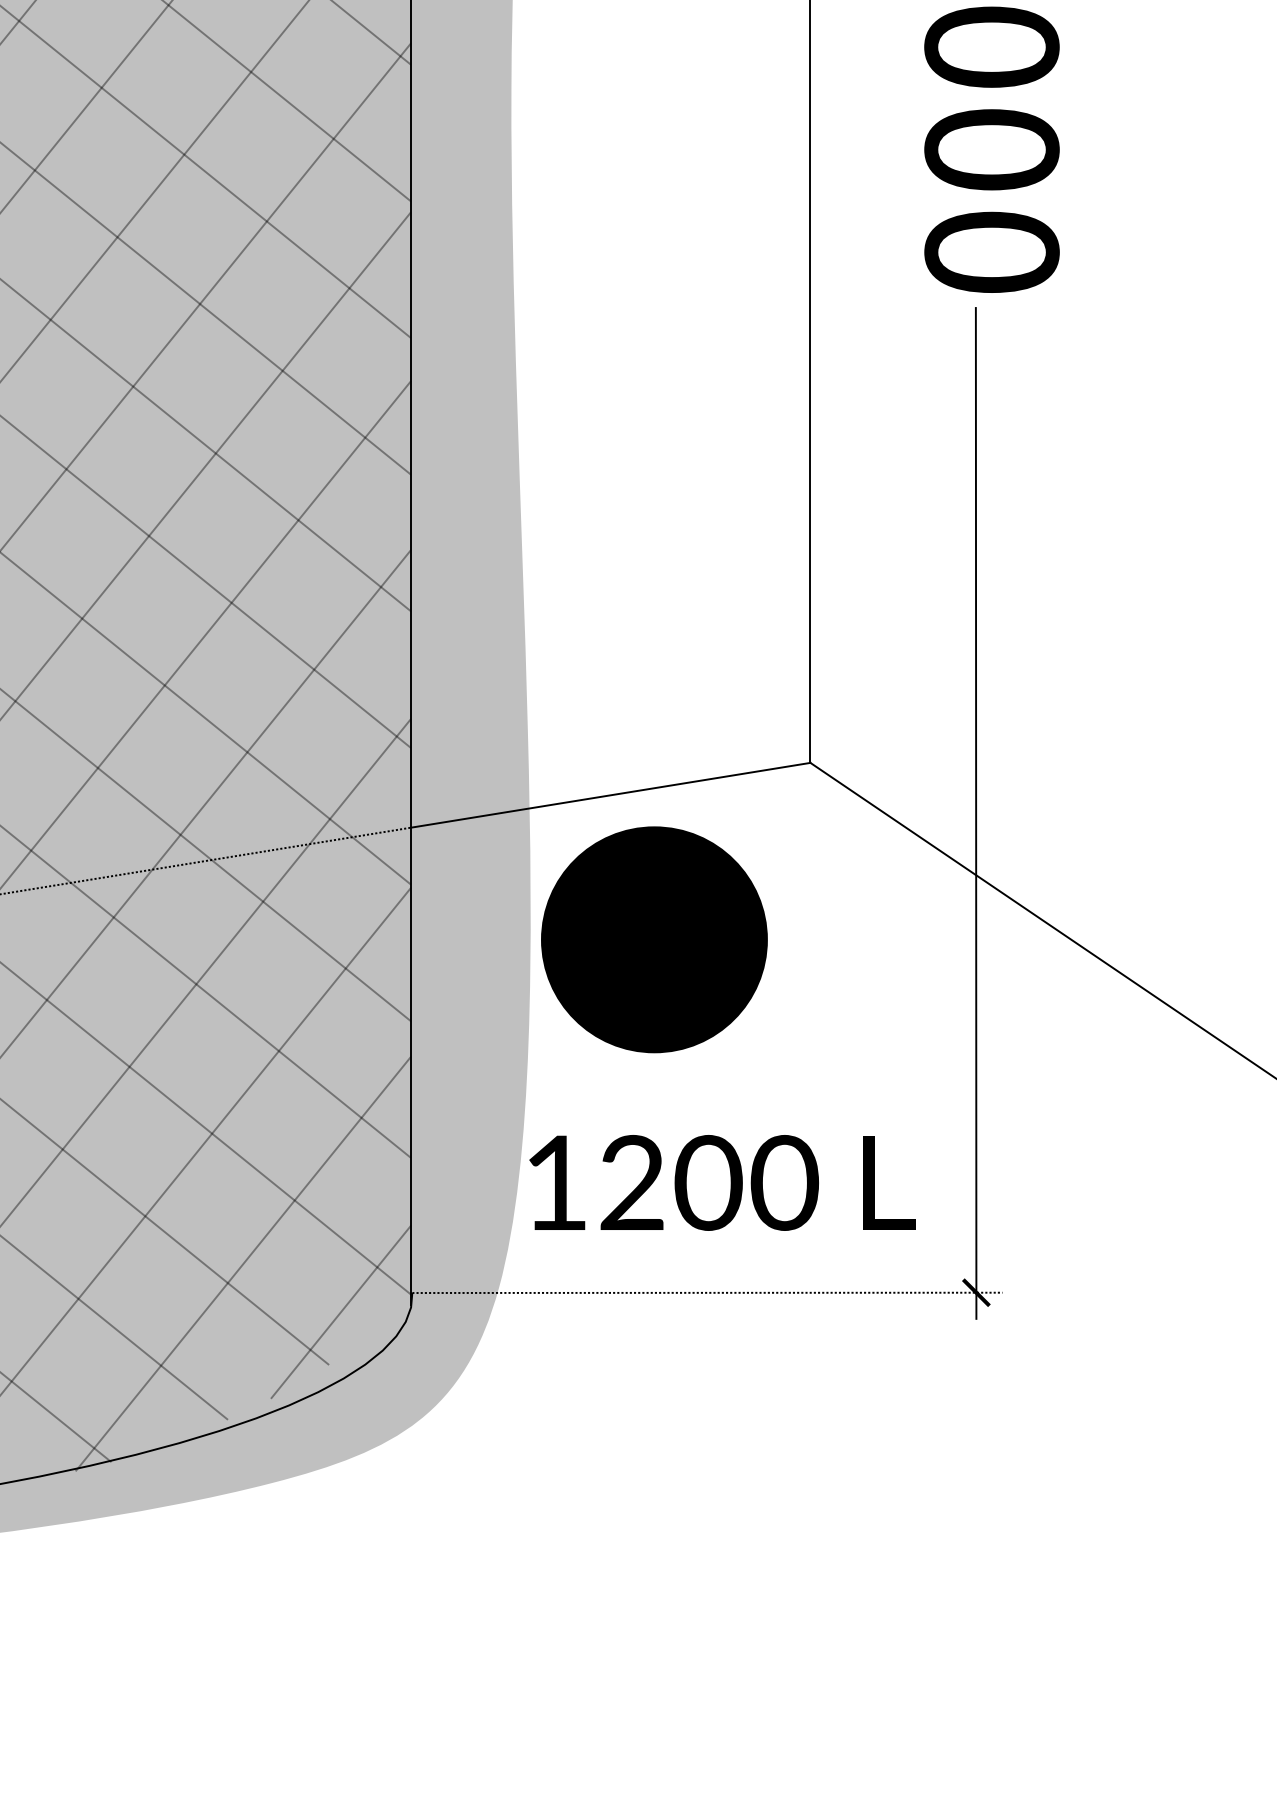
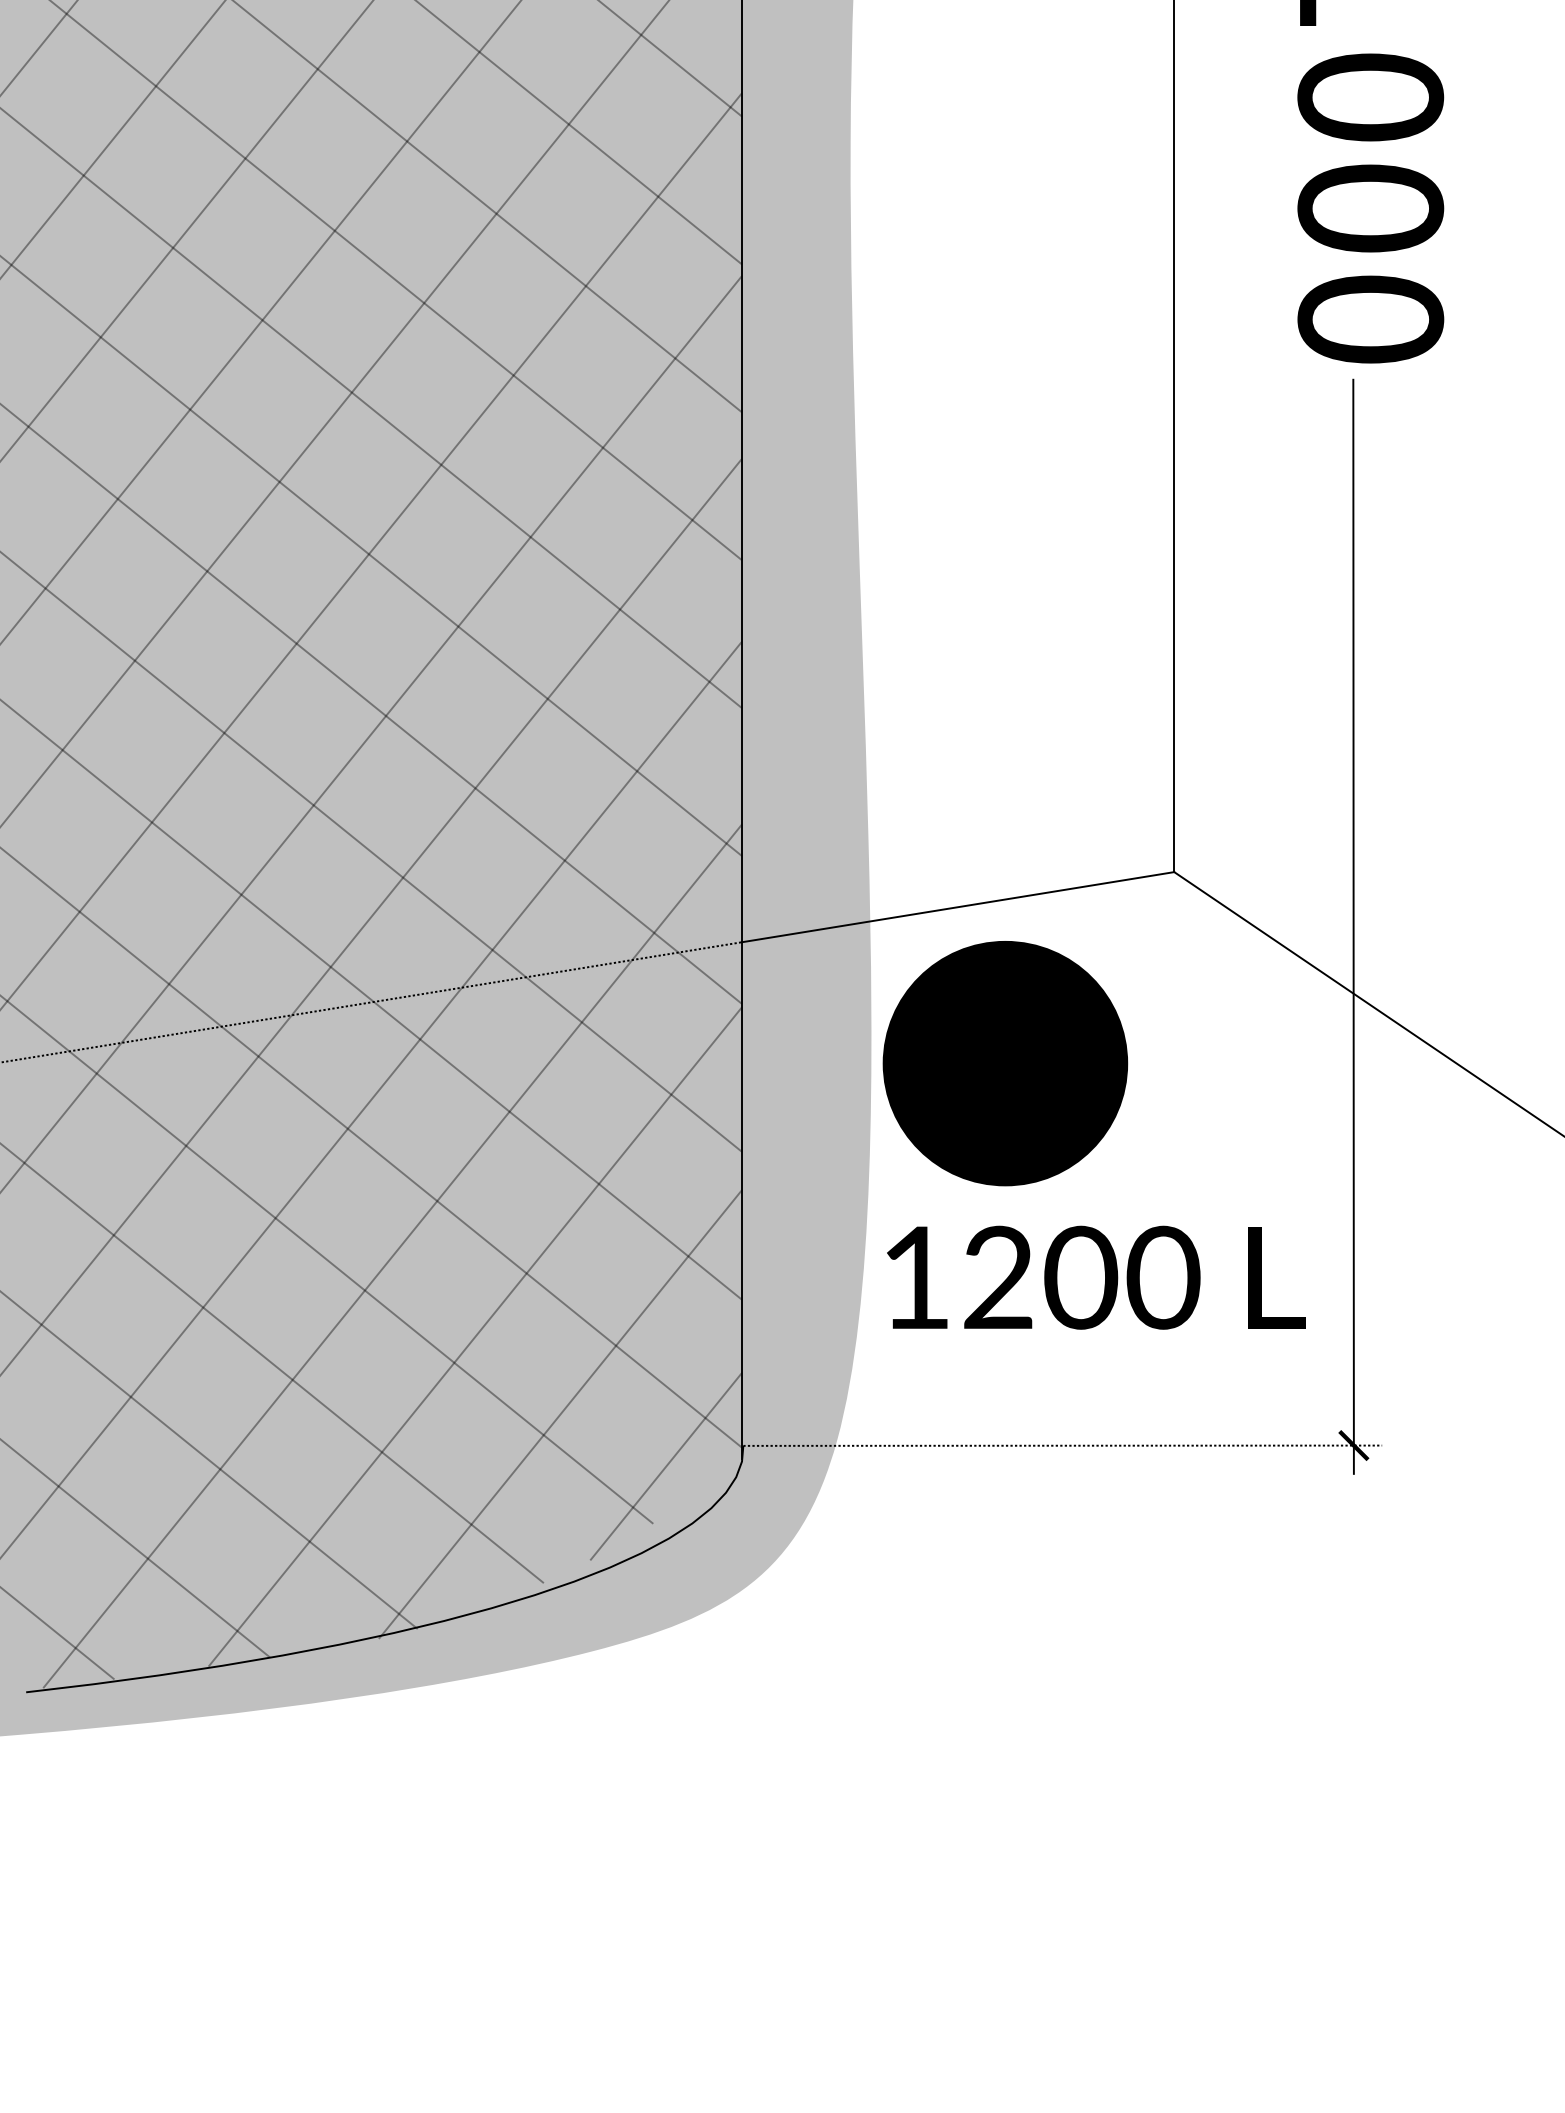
text: (722, 1182) -> (1096, 1277), moved

